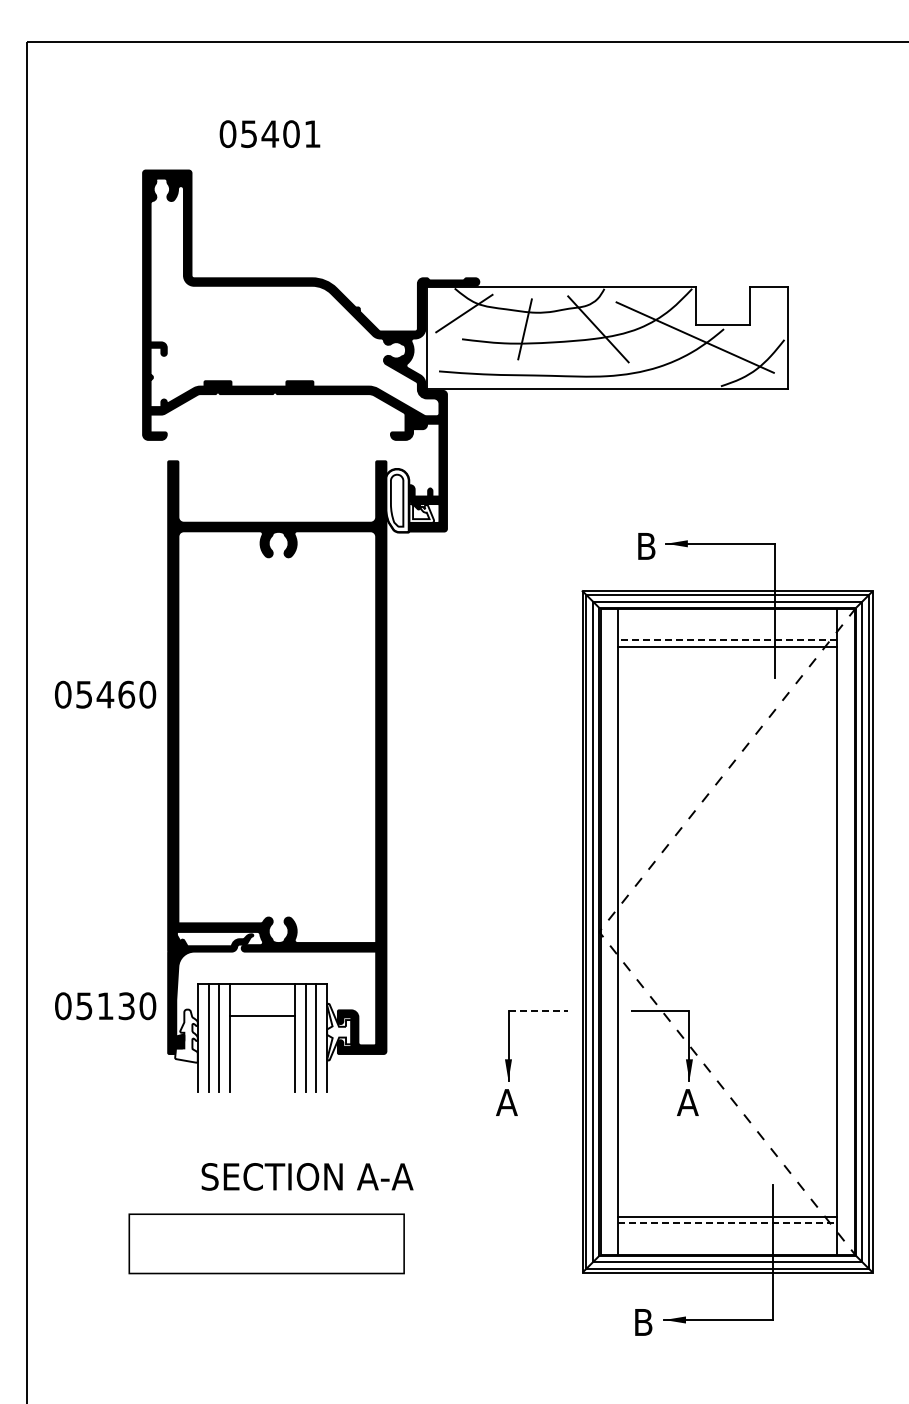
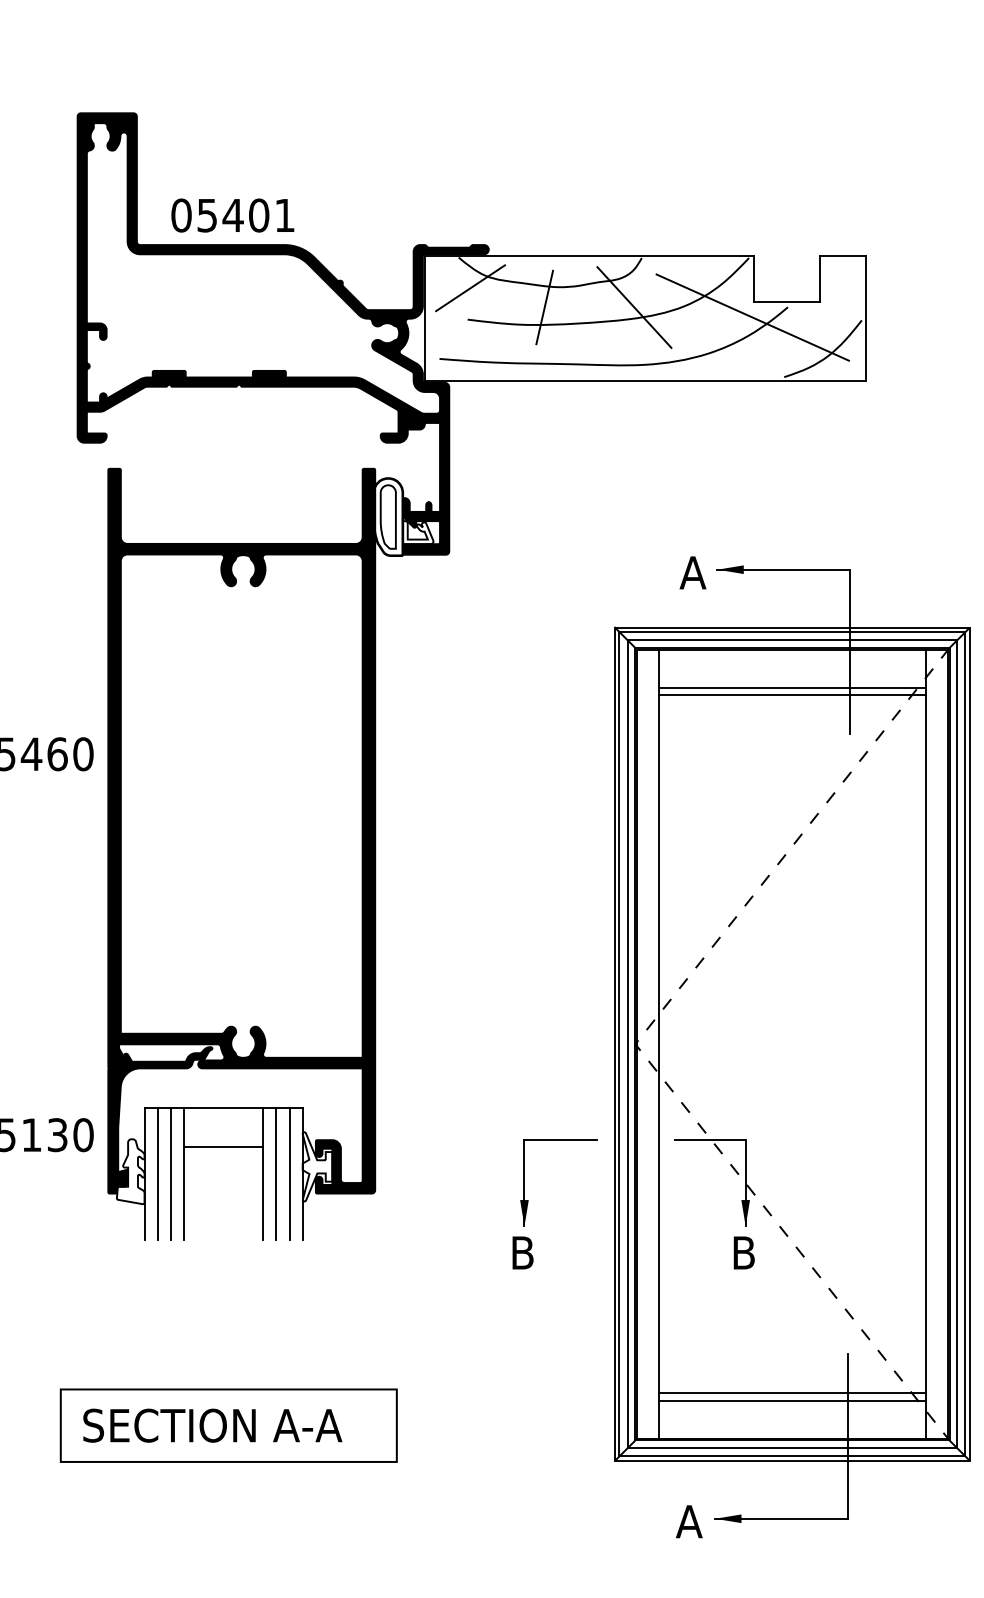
text: (269, 134) -> (232, 215), moved
text: (646, 546) -> (693, 573), B -> A
line: (727, 640) -> (792, 687), dashed -> solid
line: (538, 1010) -> (561, 1140), dashed -> solid
text: (506, 1102) -> (522, 1252), A -> B
text: (687, 1102) -> (743, 1252), A -> B
text: (307, 1176) -> (212, 1425), moved
line: (728, 1223) -> (793, 1400), dashed -> solid
text: (643, 1322) -> (689, 1521), B -> A

